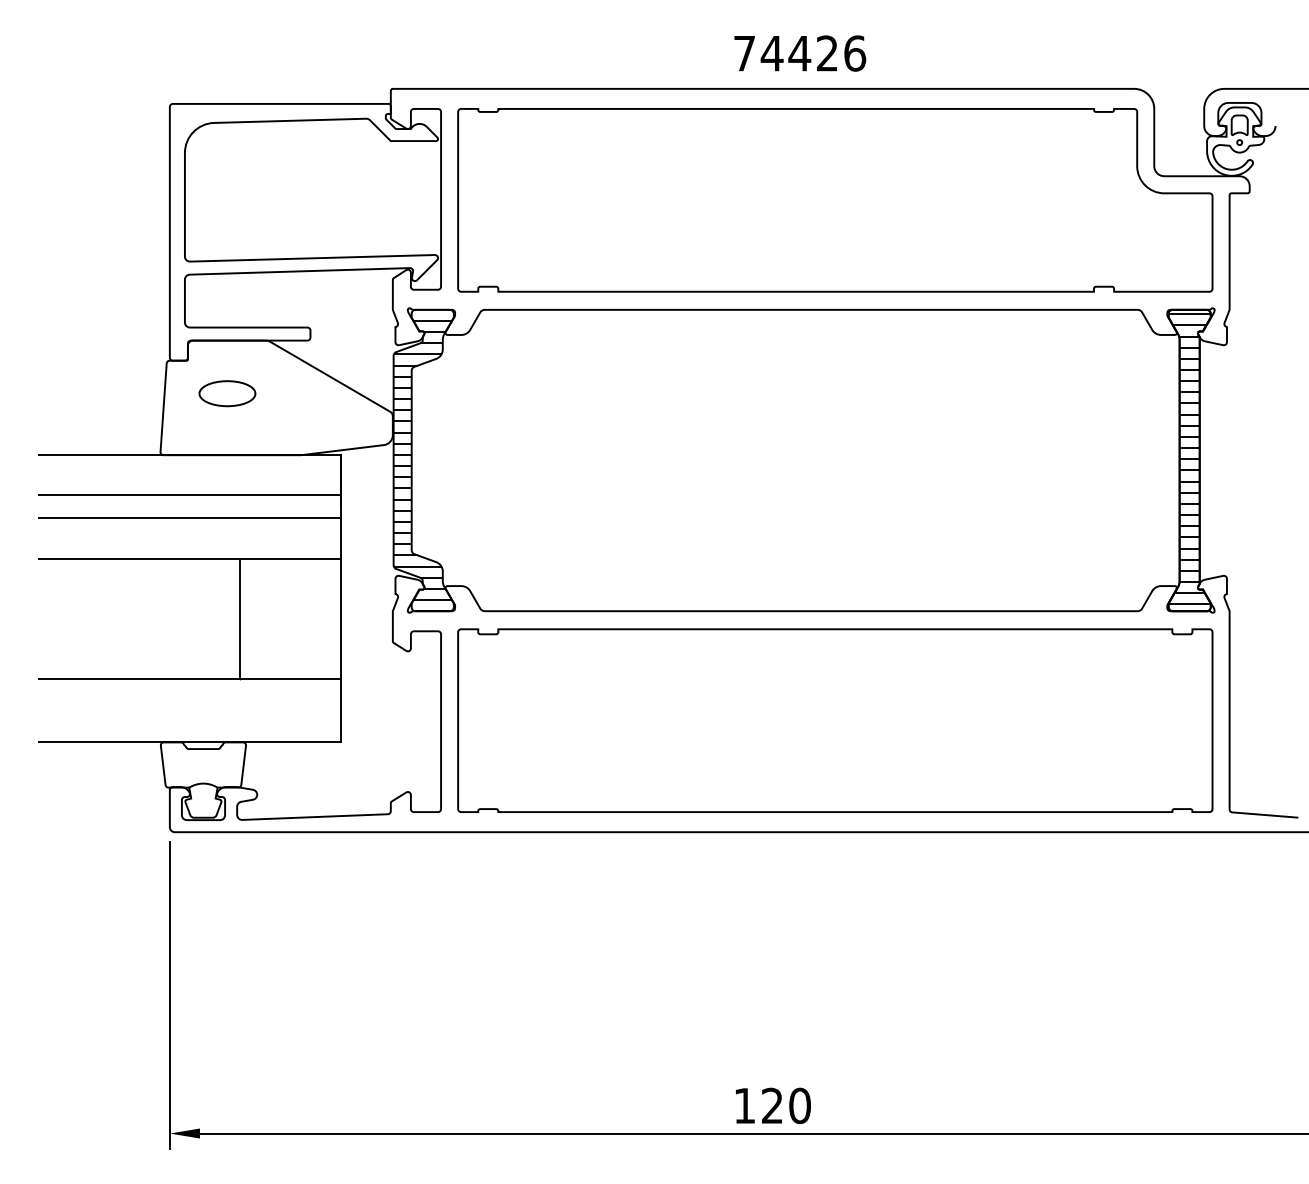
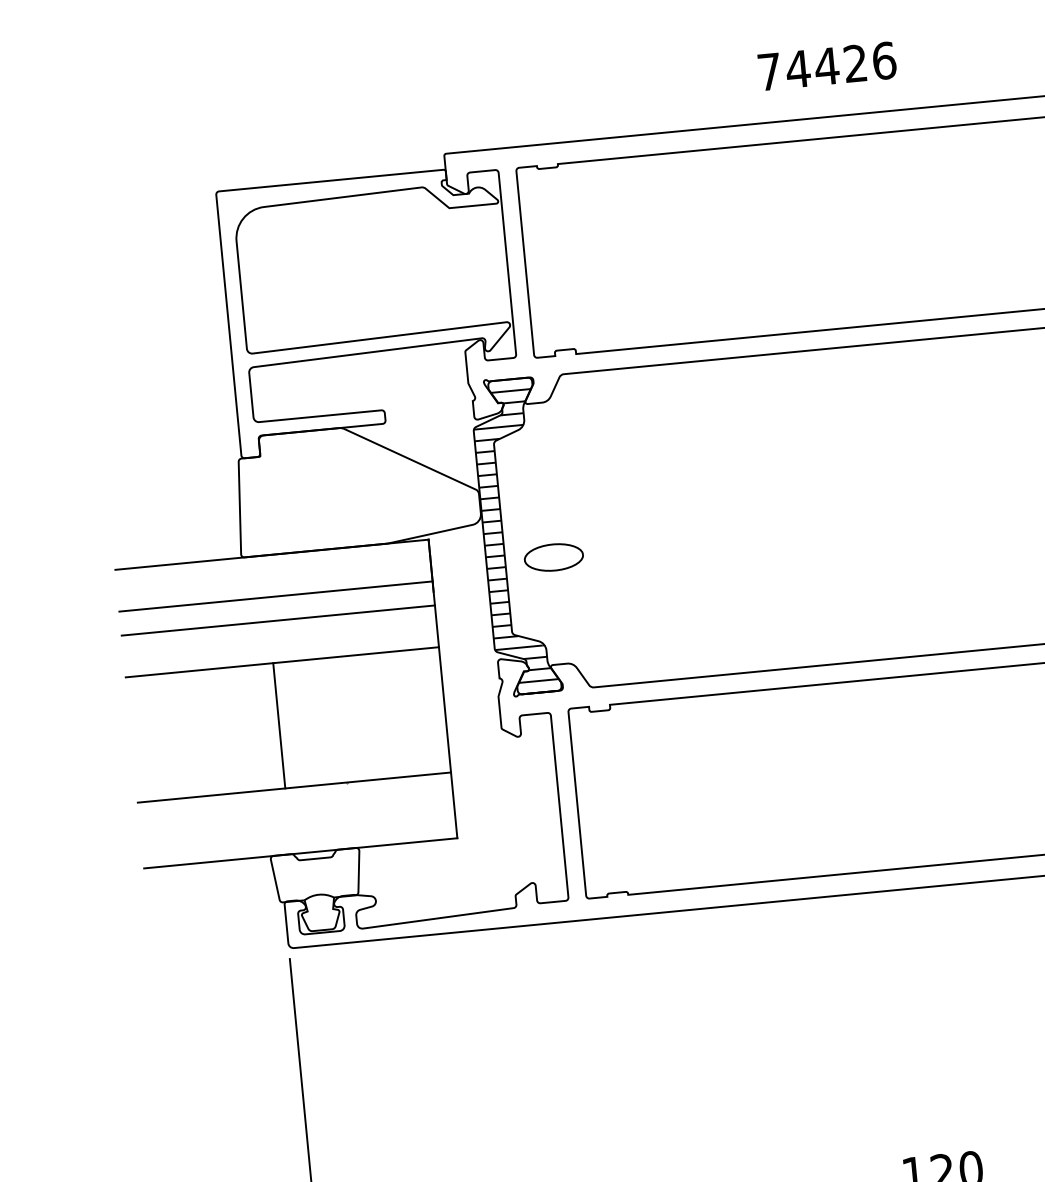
text: (800, 53) -> (827, 66), moved
part: (227, 393) -> (553, 557), moved
line: (240, 618) -> (279, 725), moved

